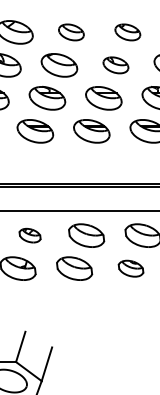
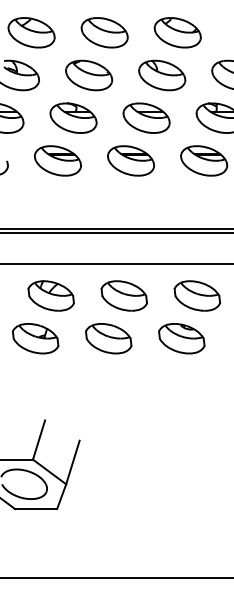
part: (71, 32) -> (104, 32), size x1.43
part: (127, 32) -> (177, 32), size x1.43
part: (116, 65) -> (162, 75), size x1.43
part: (29, 235) -> (50, 295), size x1.67
part: (130, 268) -> (181, 338), size x1.43

